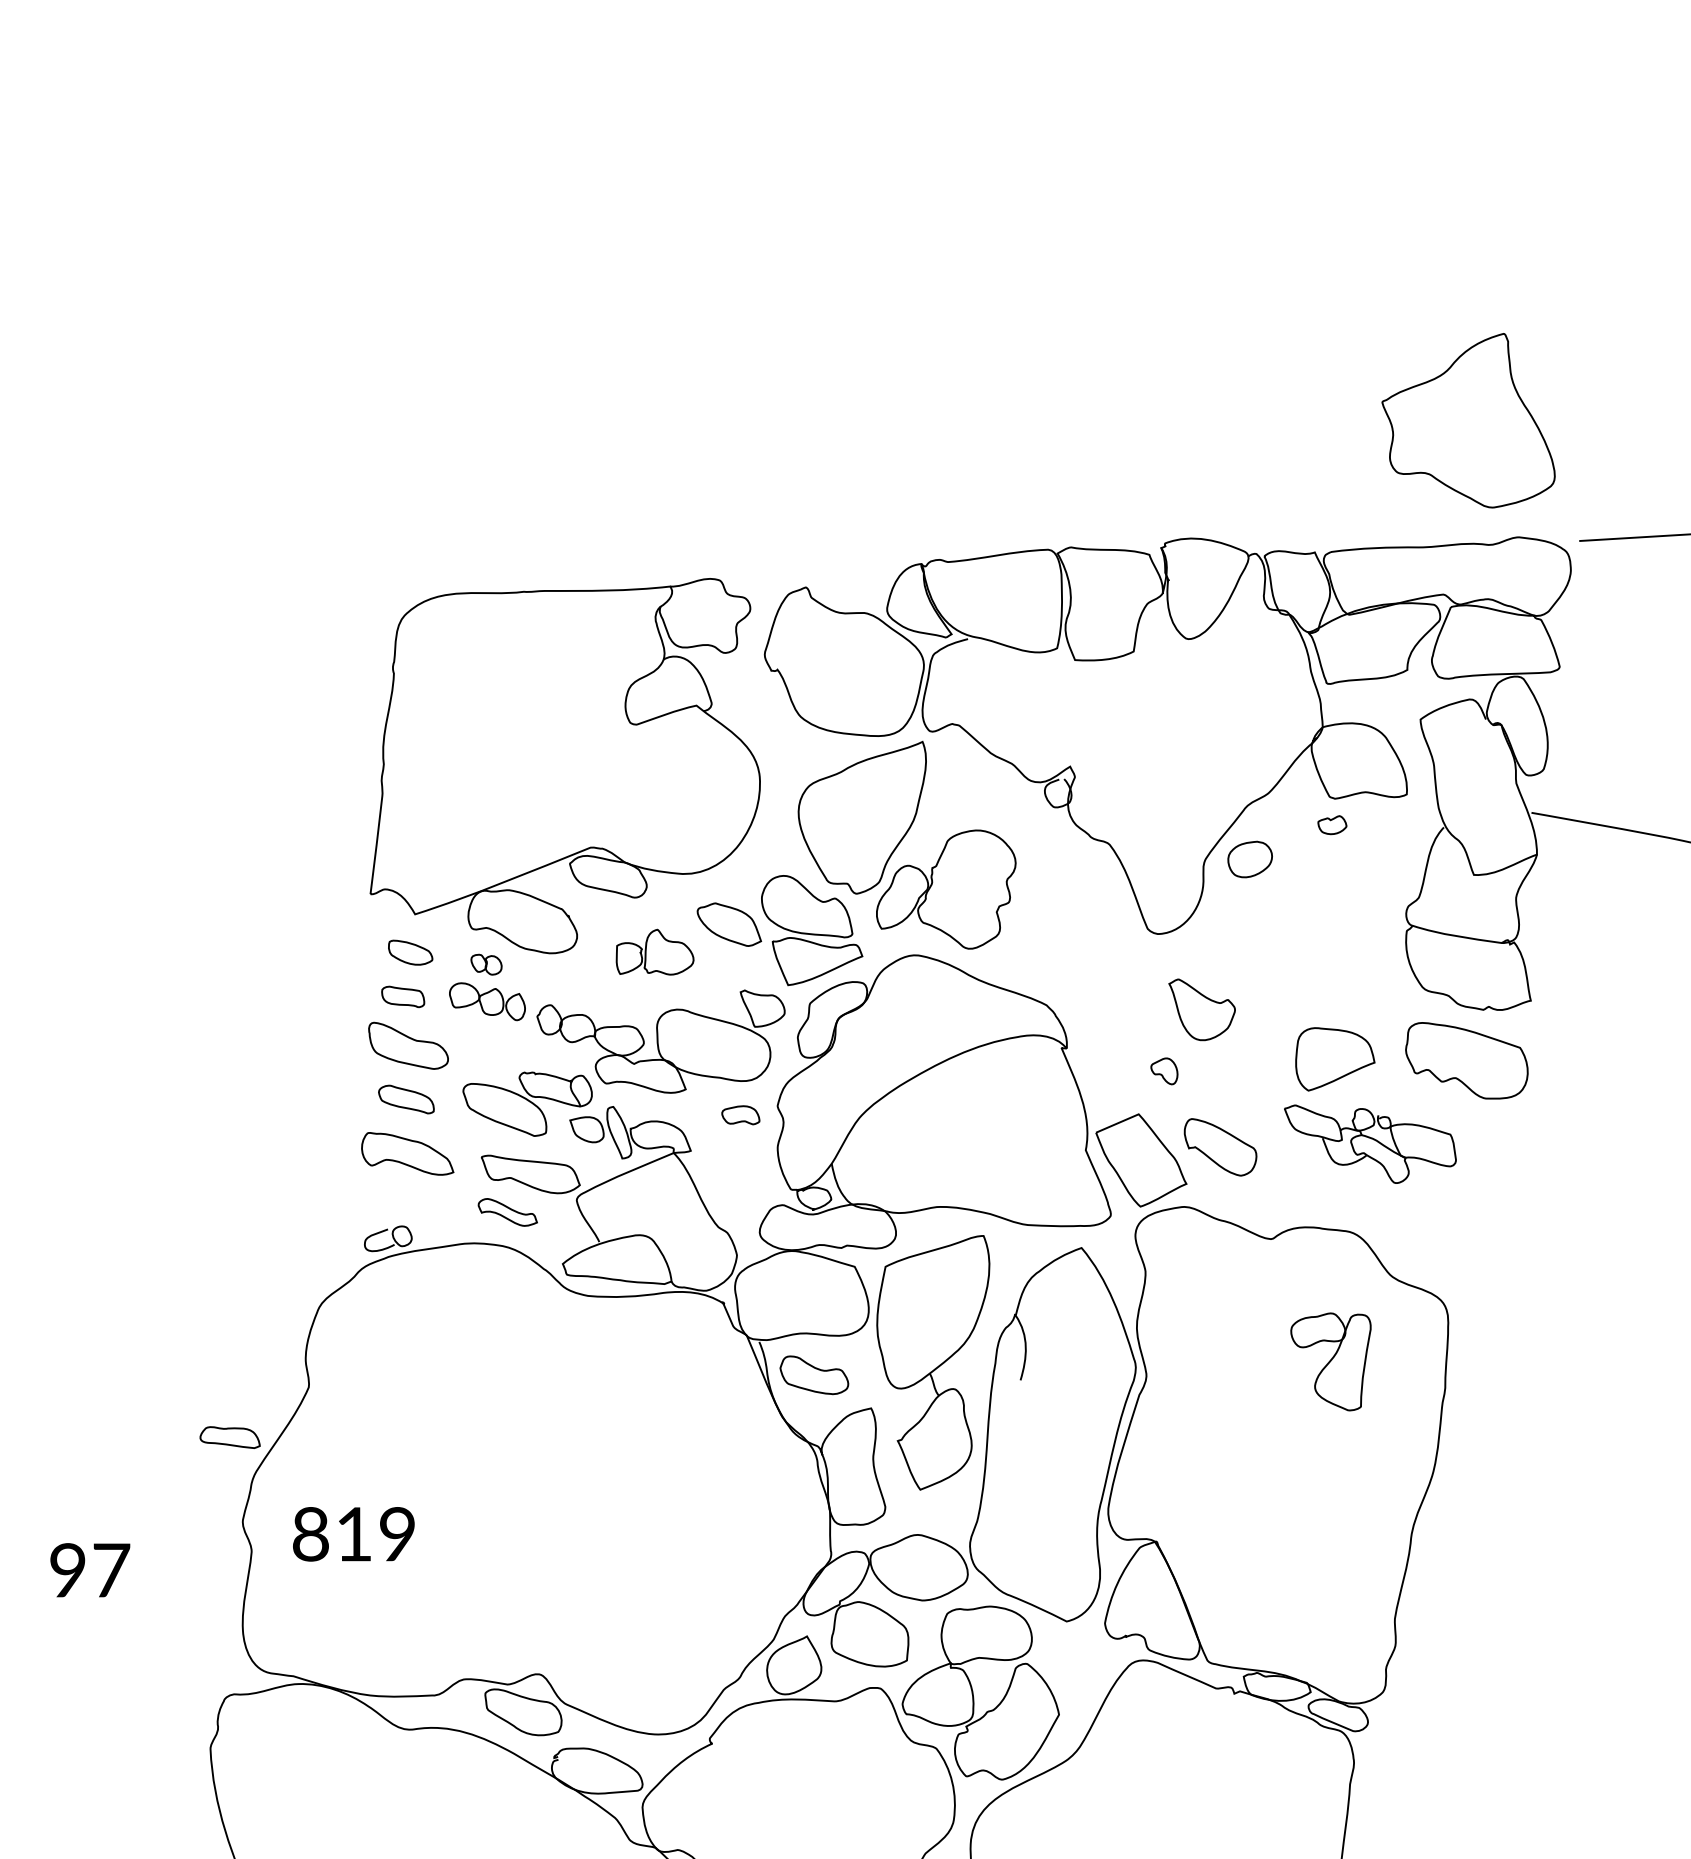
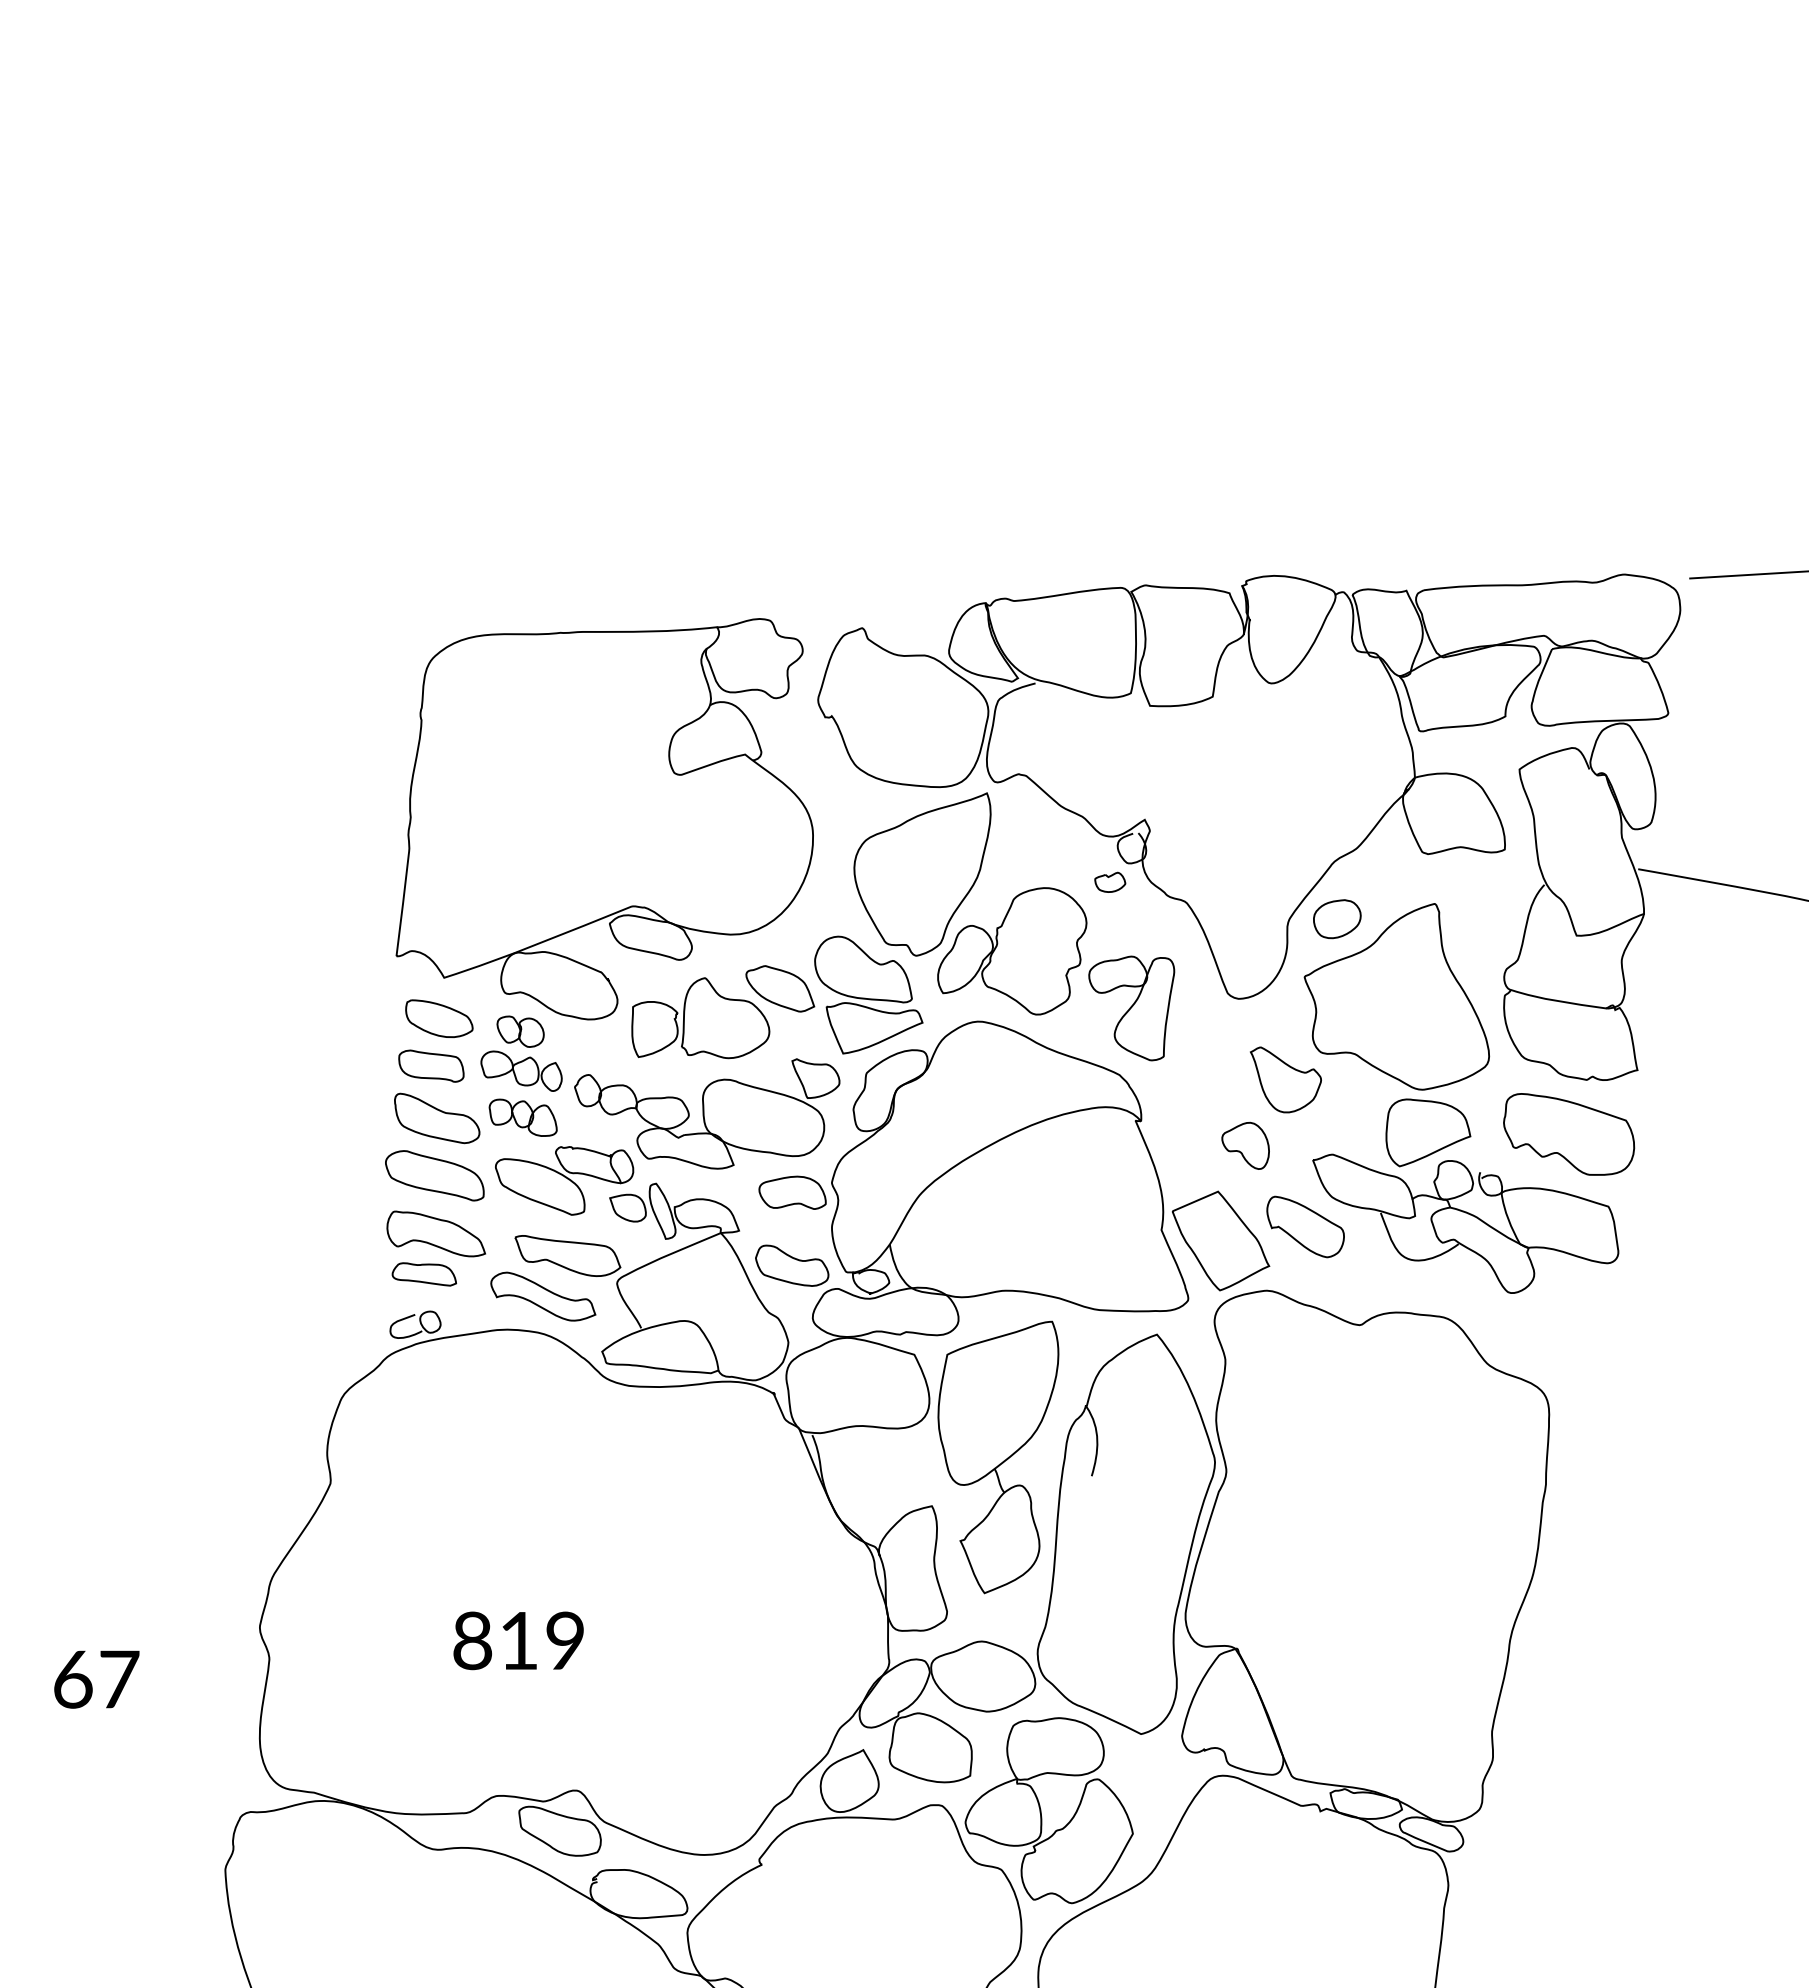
part: (1468, 420) -> (1396, 996), moved
part: (1332, 824) -> (1110, 881), moved
part: (410, 952) -> (439, 1018), size x1.43
part: (654, 952) -> (700, 1018), size x1.67
part: (486, 964) -> (520, 1031), size x1.43
part: (403, 996) -> (431, 1065), size x1.43
part: (488, 1044) -> (522, 1117), added
part: (1164, 1071) -> (1245, 1145), size x1.67
part: (406, 1099) -> (434, 1175), size x1.67
part: (740, 1115) -> (792, 1192), size x1.67
part: (1370, 1144) -> (1465, 1223), size x1.67
part: (507, 1212) -> (543, 1296), size x1.67
part: (1330, 1361) -> (1131, 1008), moved
part: (814, 1375) -> (792, 1265), moved
part: (229, 1437) -> (423, 1274), moved
text: (353, 1533) -> (518, 1640), moved
text: (68, 1570) -> (73, 1679), 97 -> 67

